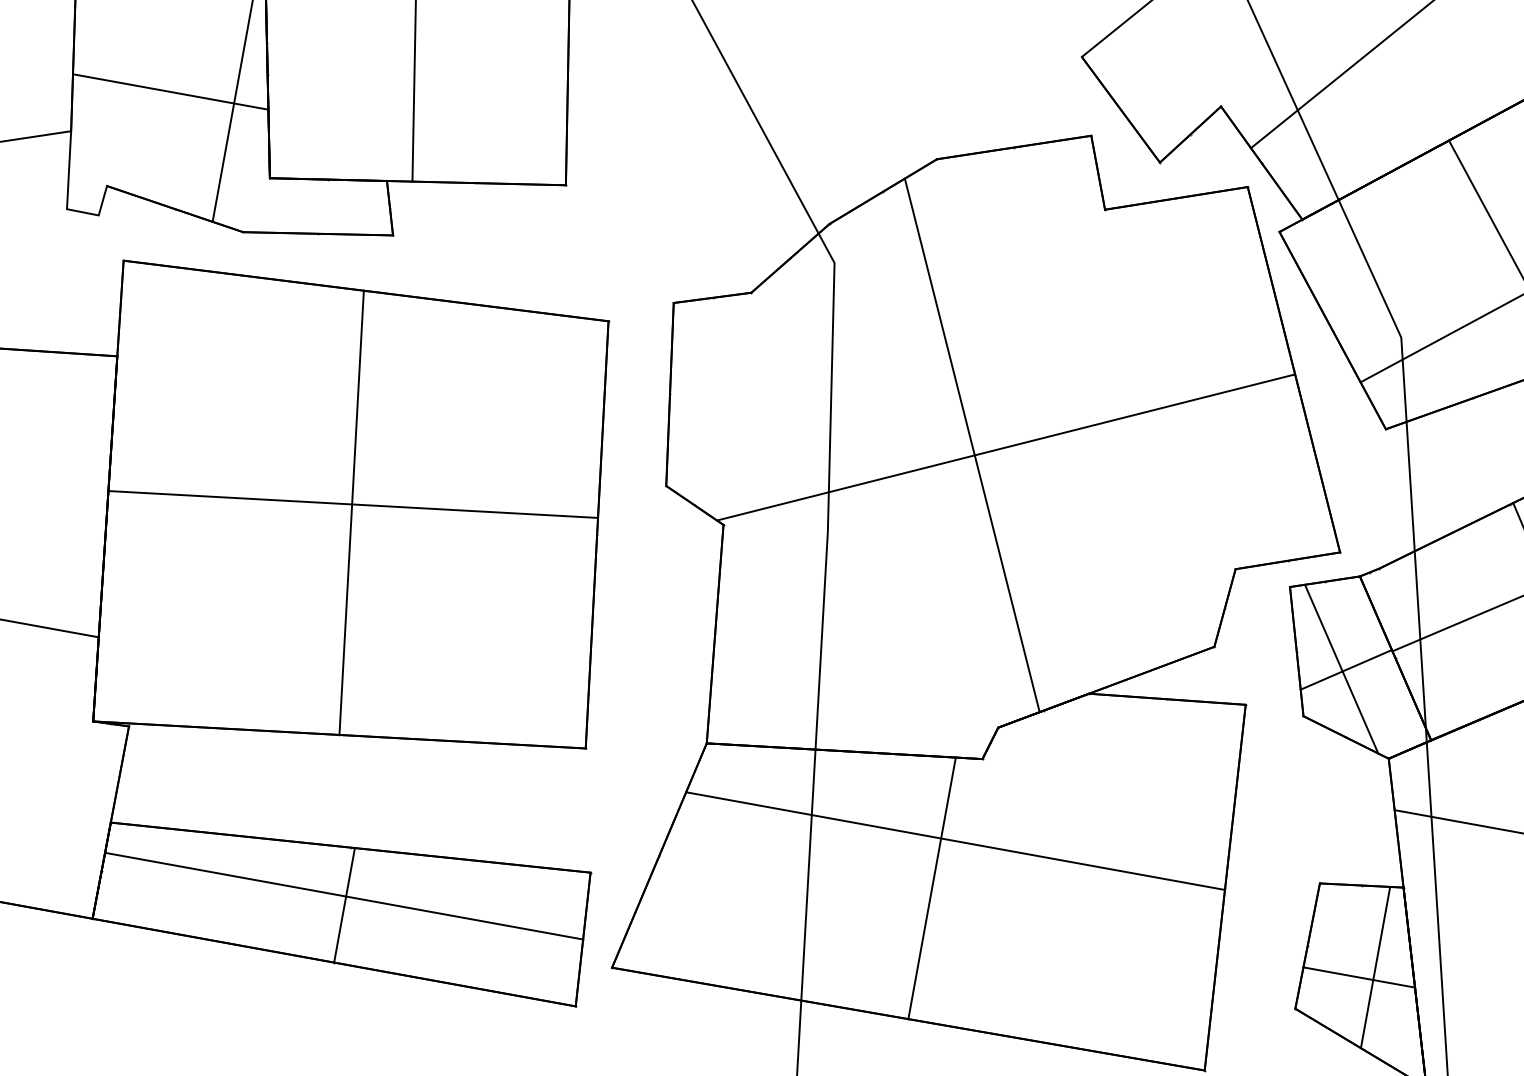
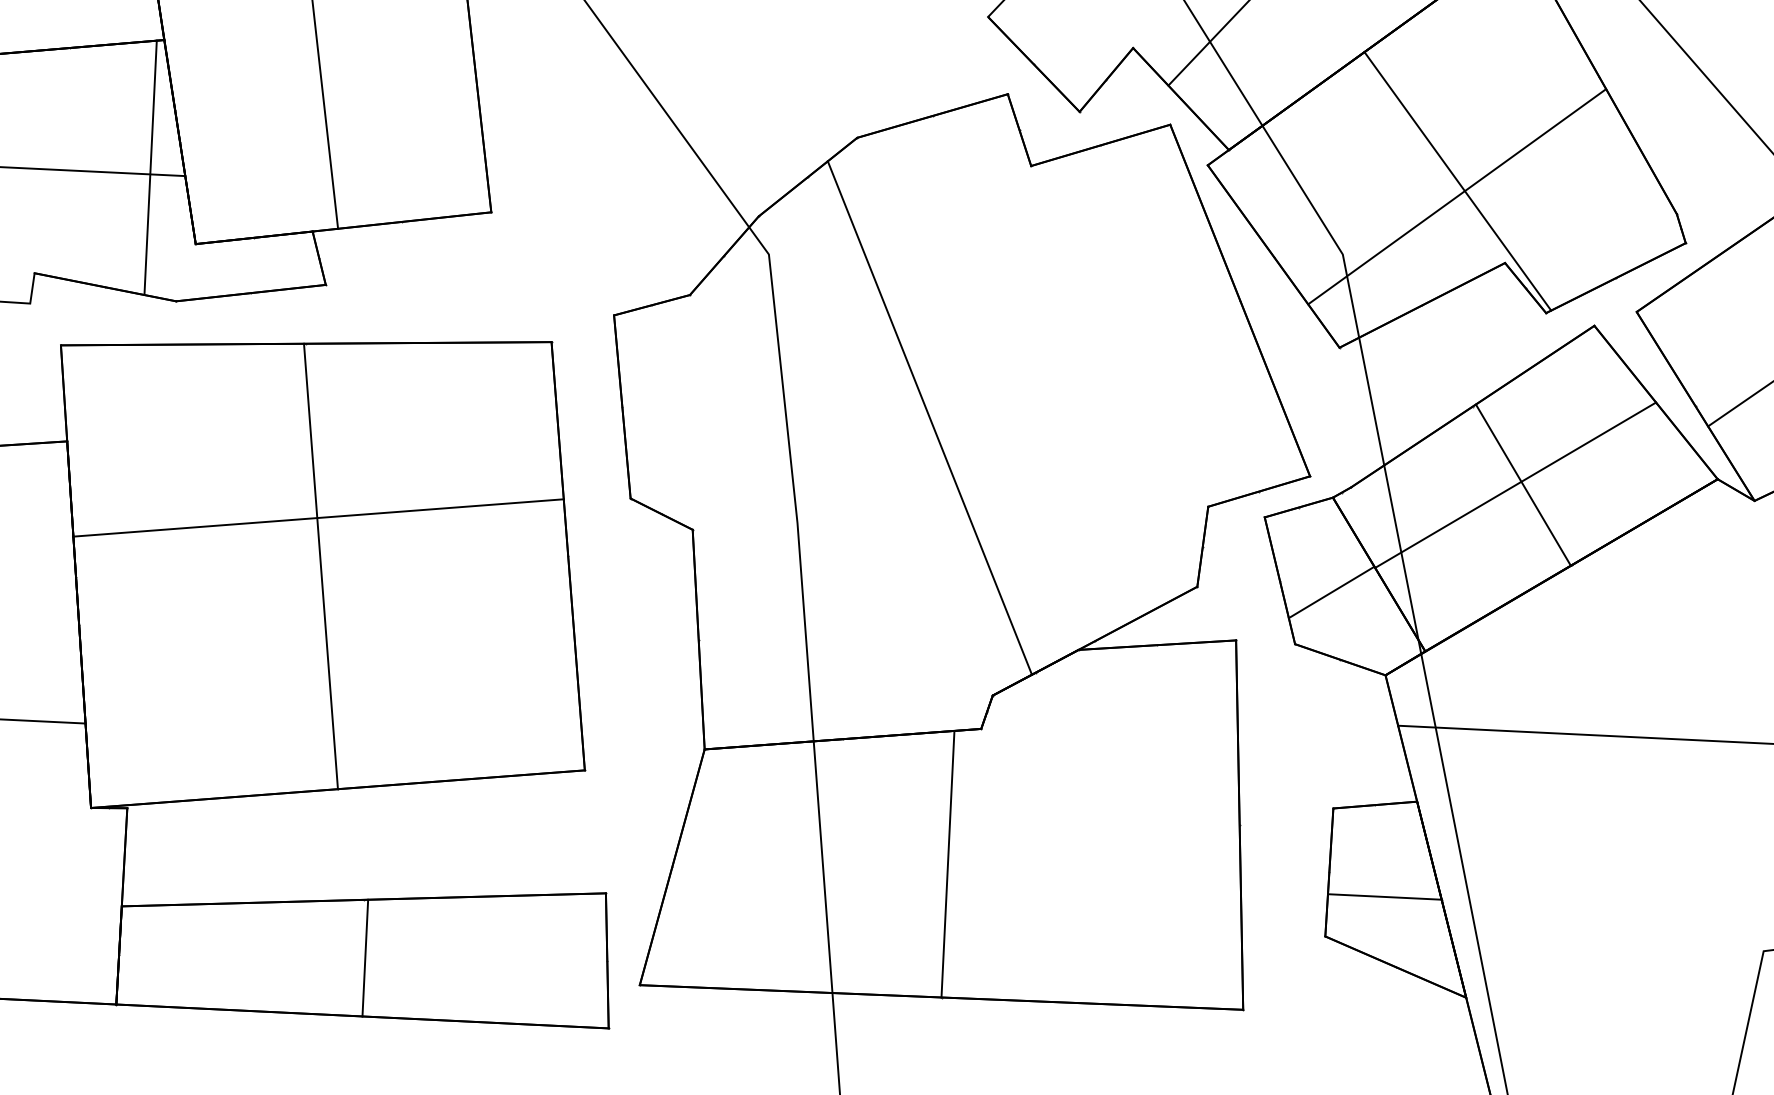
line: (1005, 447) -> (963, 415), removed
line: (353, 504) -> (318, 517), moved
line: (1341, 669) -> (1326, 592), removed
line: (955, 840) -> (964, 813), removed
line: (343, 895) -> (363, 948), removed
line: (1375, 967) -> (1399, 884), removed

